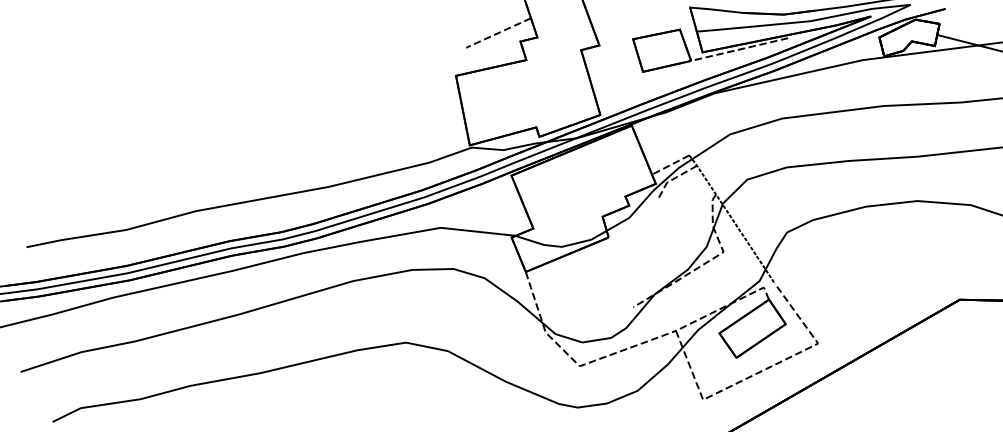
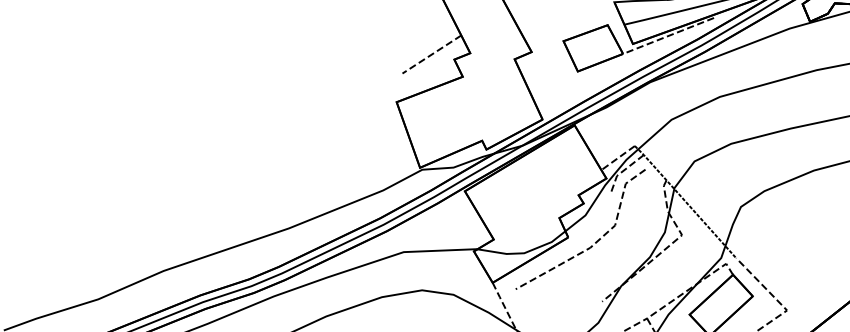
curve: (634, 246) -> (594, 242), added

